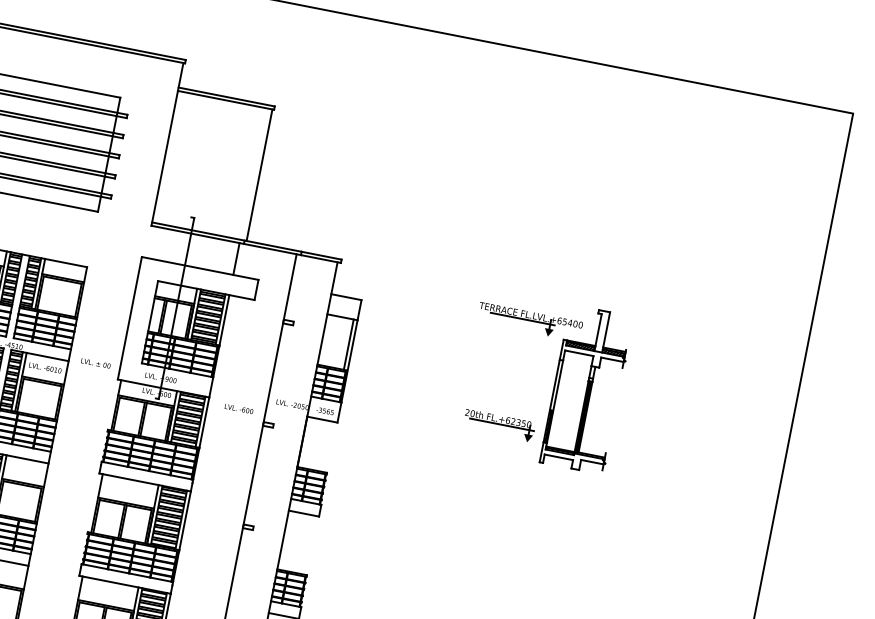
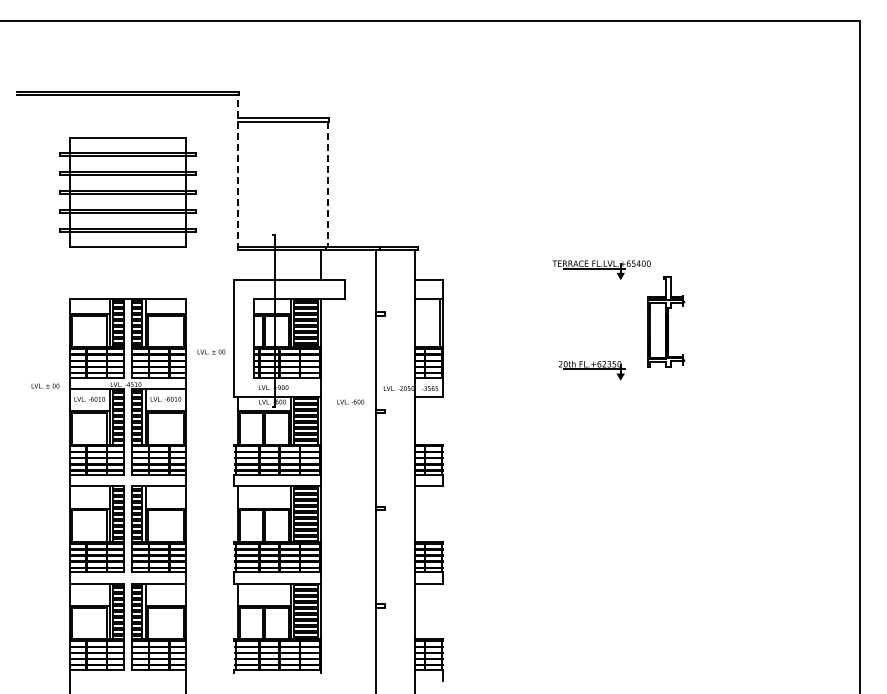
line: (167, 143) -> (237, 171), solid -> dashed
line: (259, 175) -> (327, 184), solid -> dashed
text: (96, 362) -> (211, 351), moved
part: (587, 389) -> (666, 321), size x0.6

